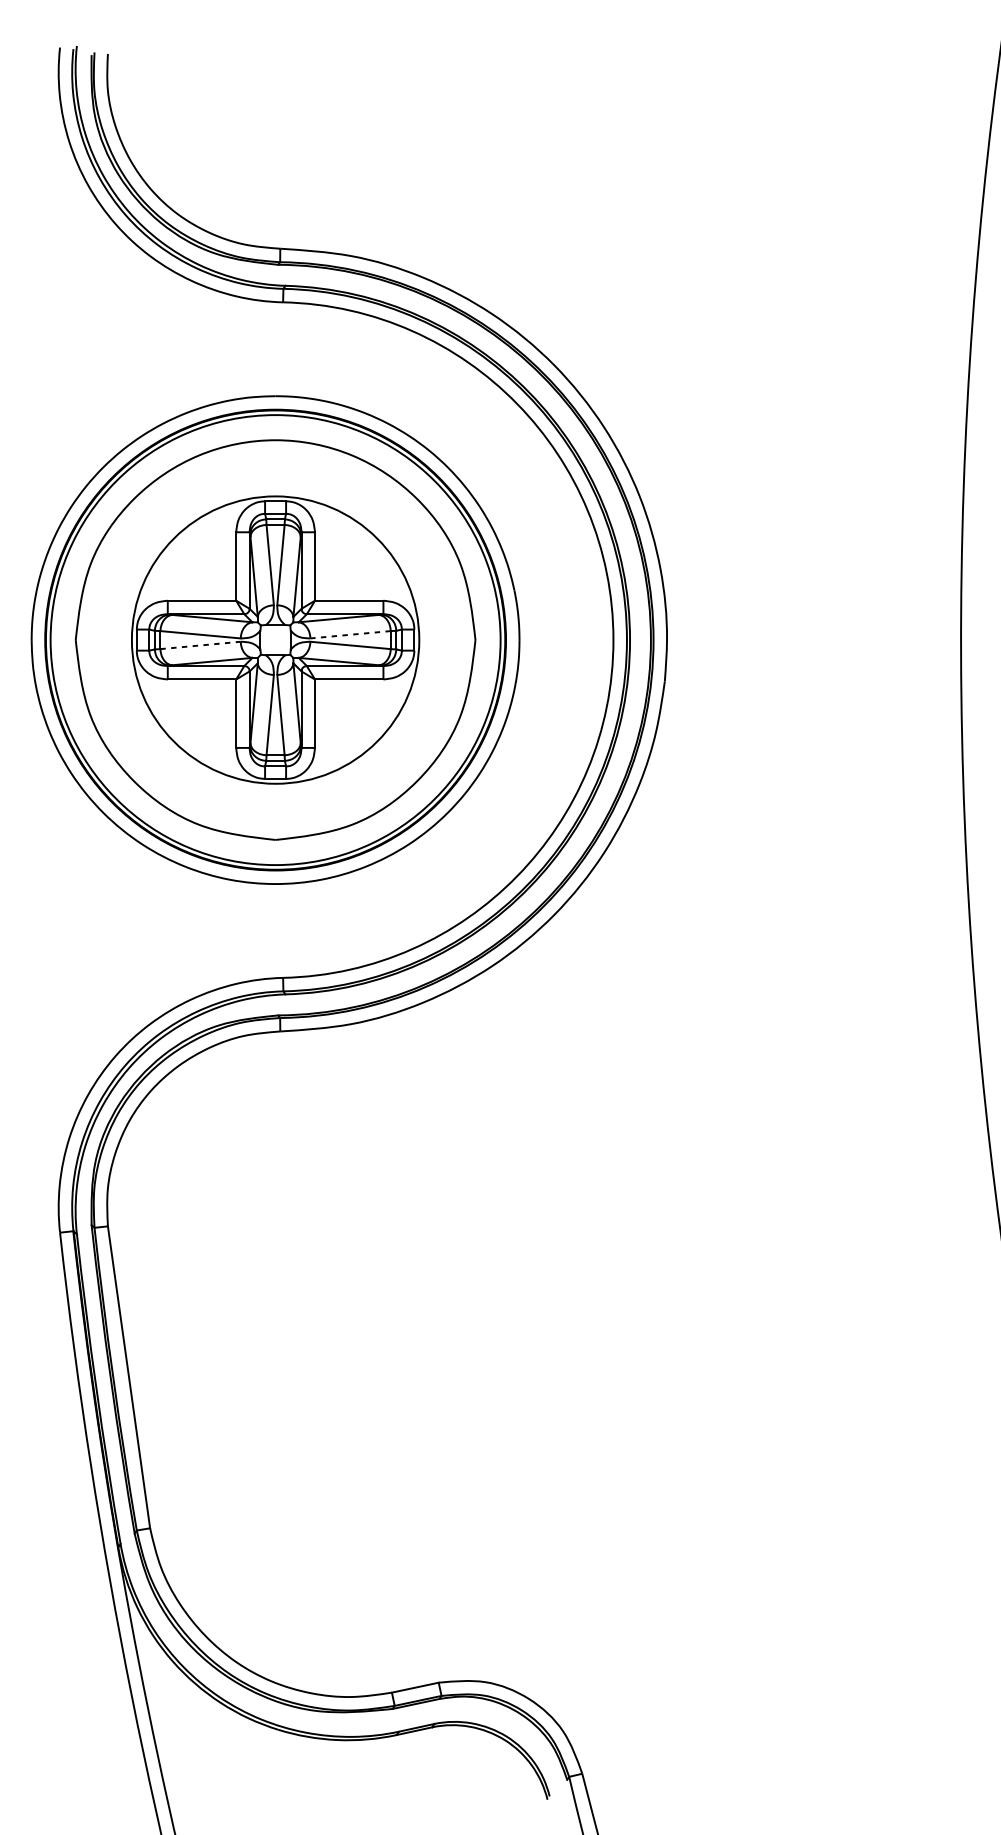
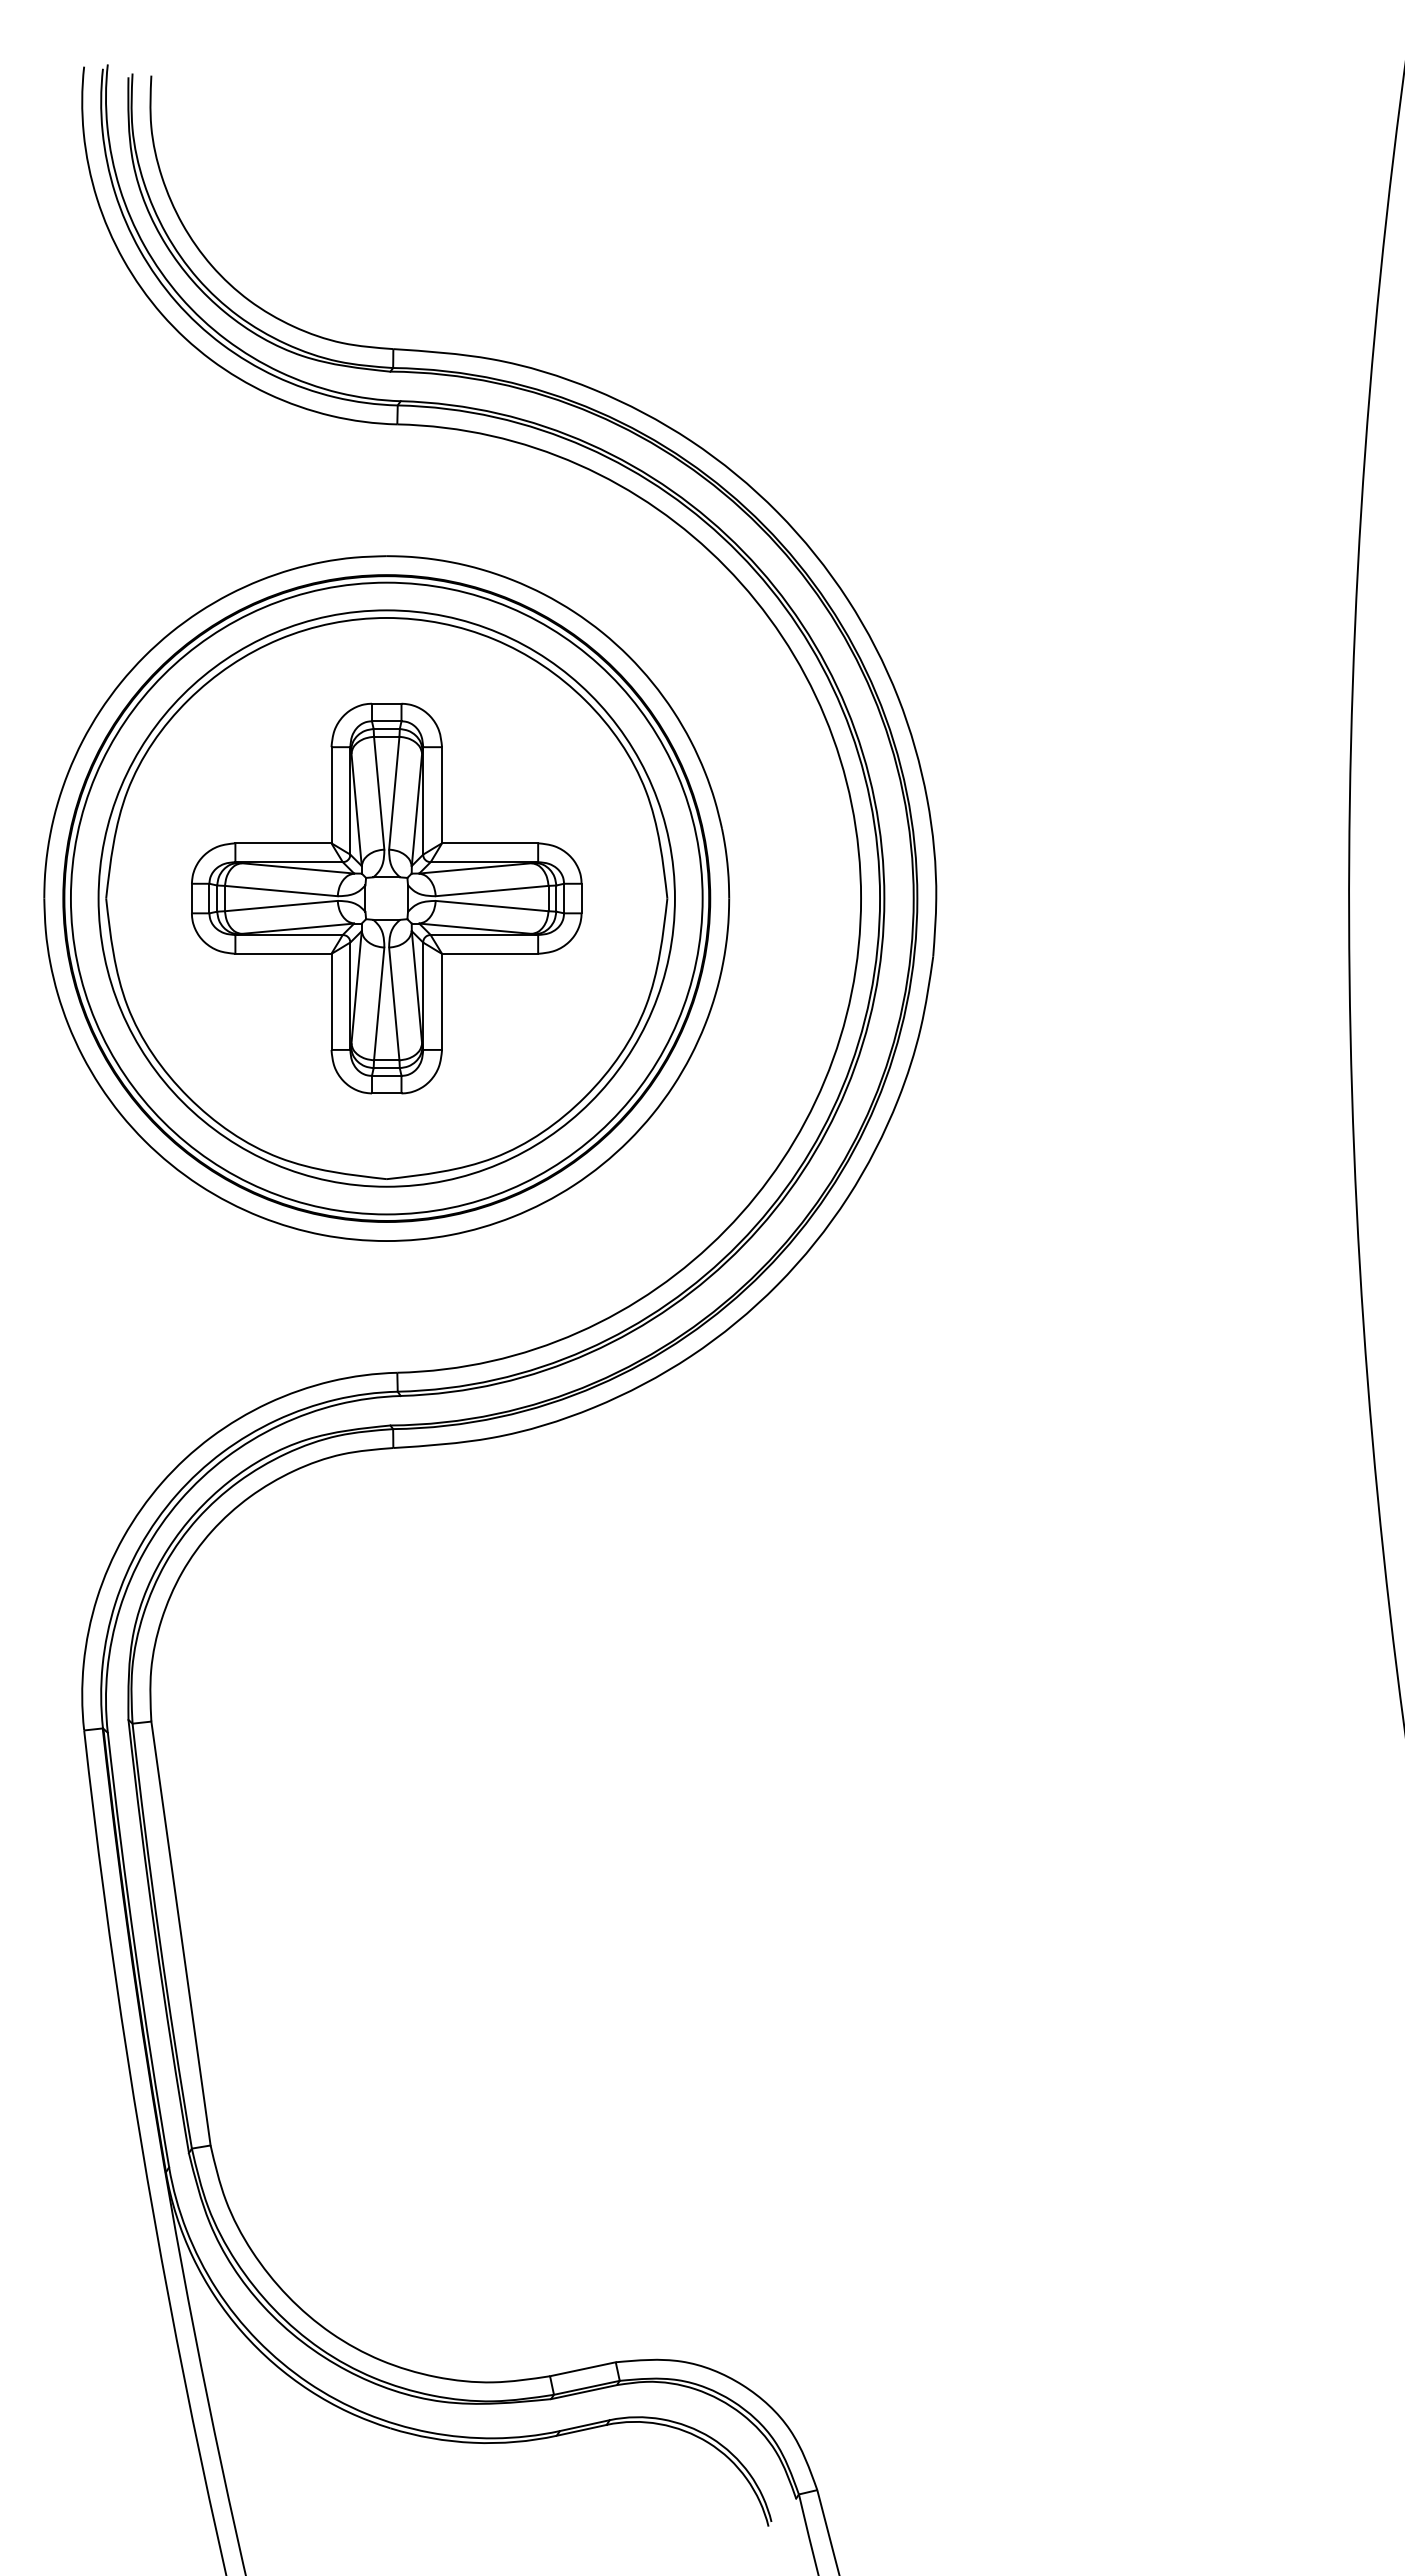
line: (350, 635) -> (492, 891), dashed -> solid
circle: (275, 640) -> (386, 898), size x1.43
line: (200, 645) -> (281, 906), dashed -> solid

